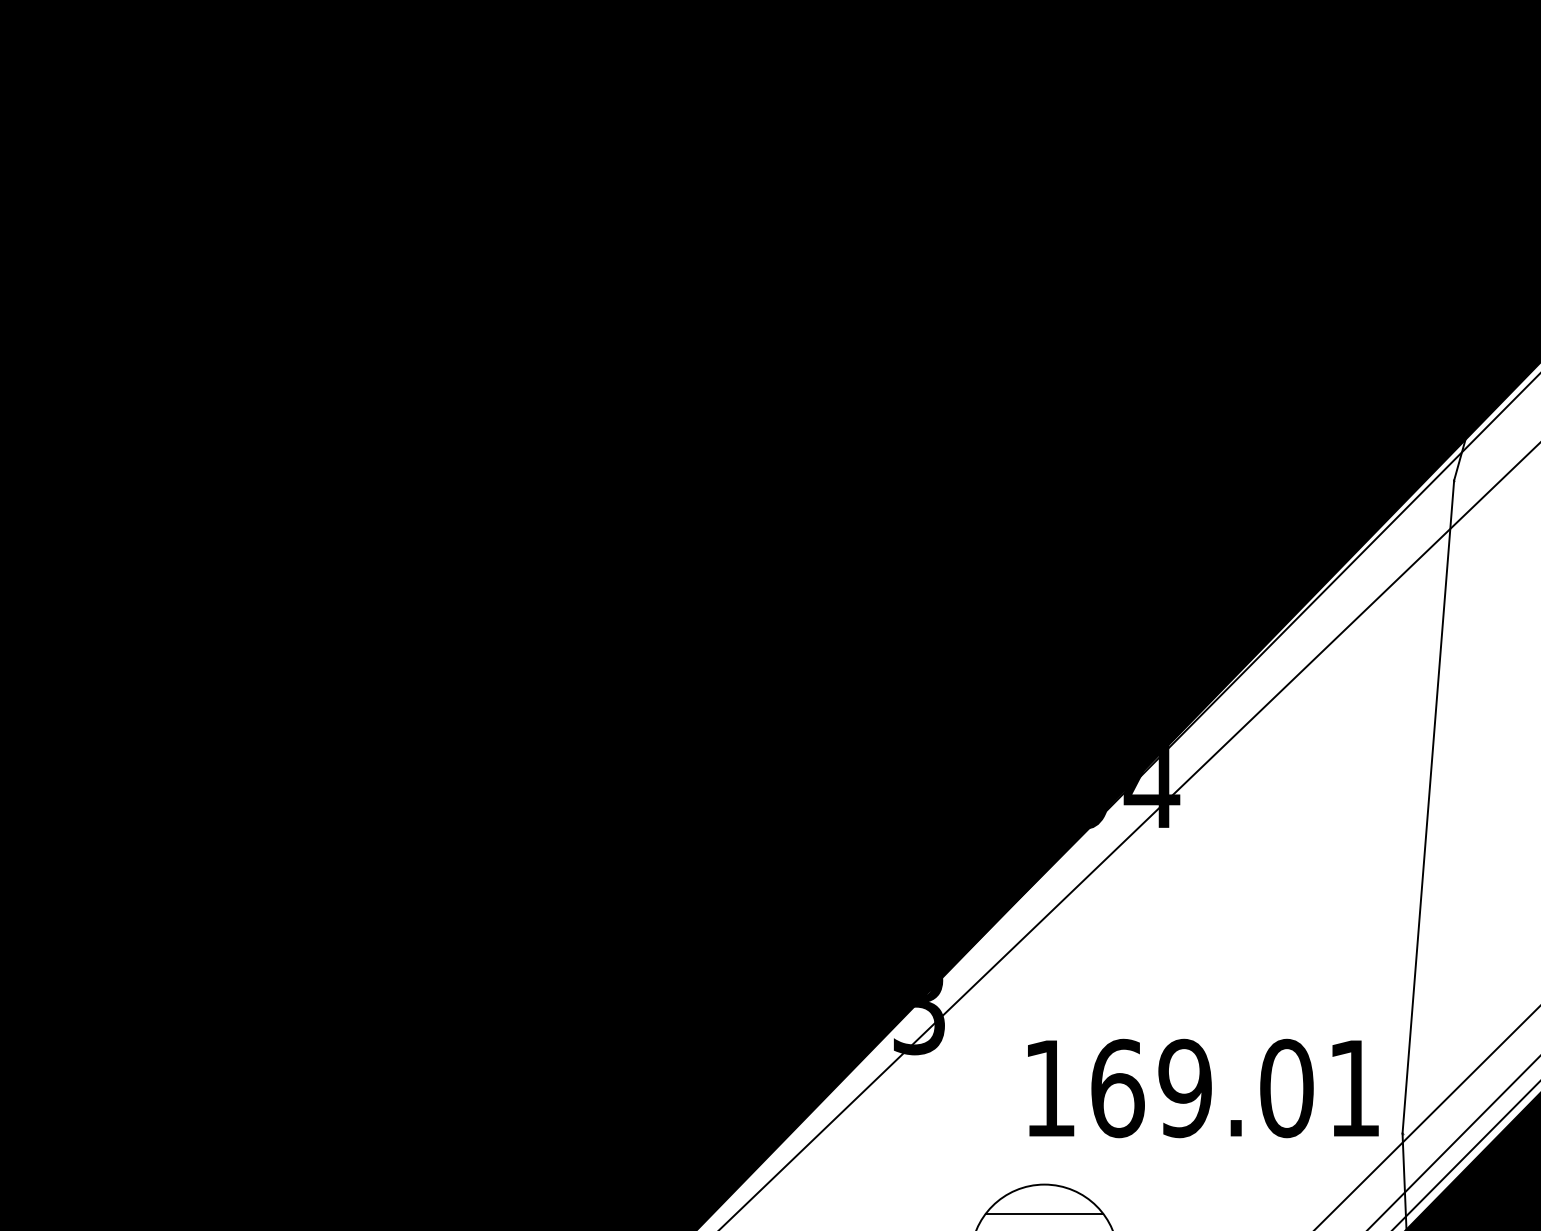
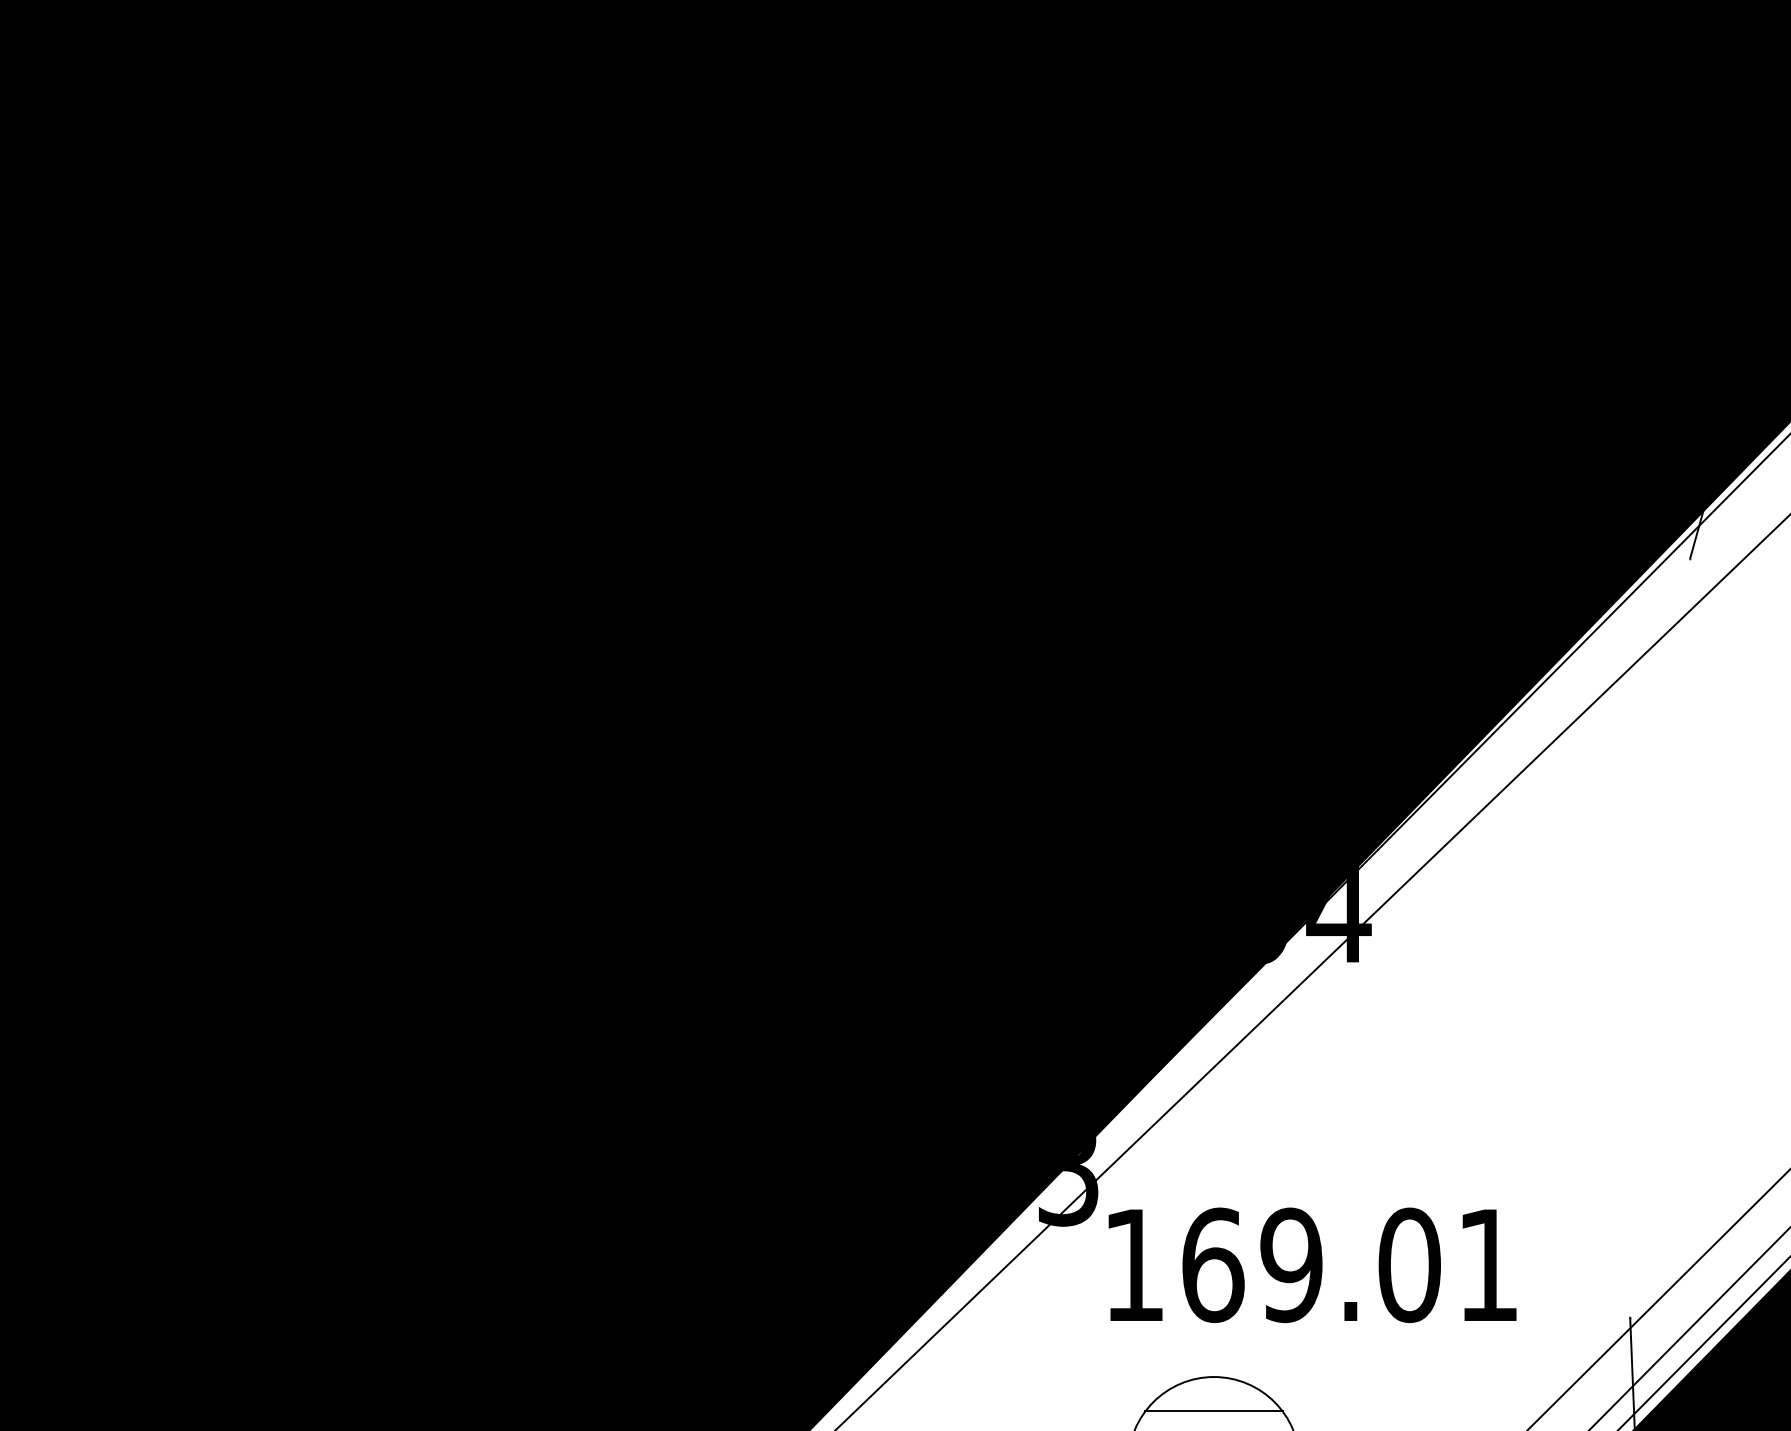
line: (1428, 806) -> (1660, 937), removed
text: (1203, 1088) -> (1312, 1265), moved

